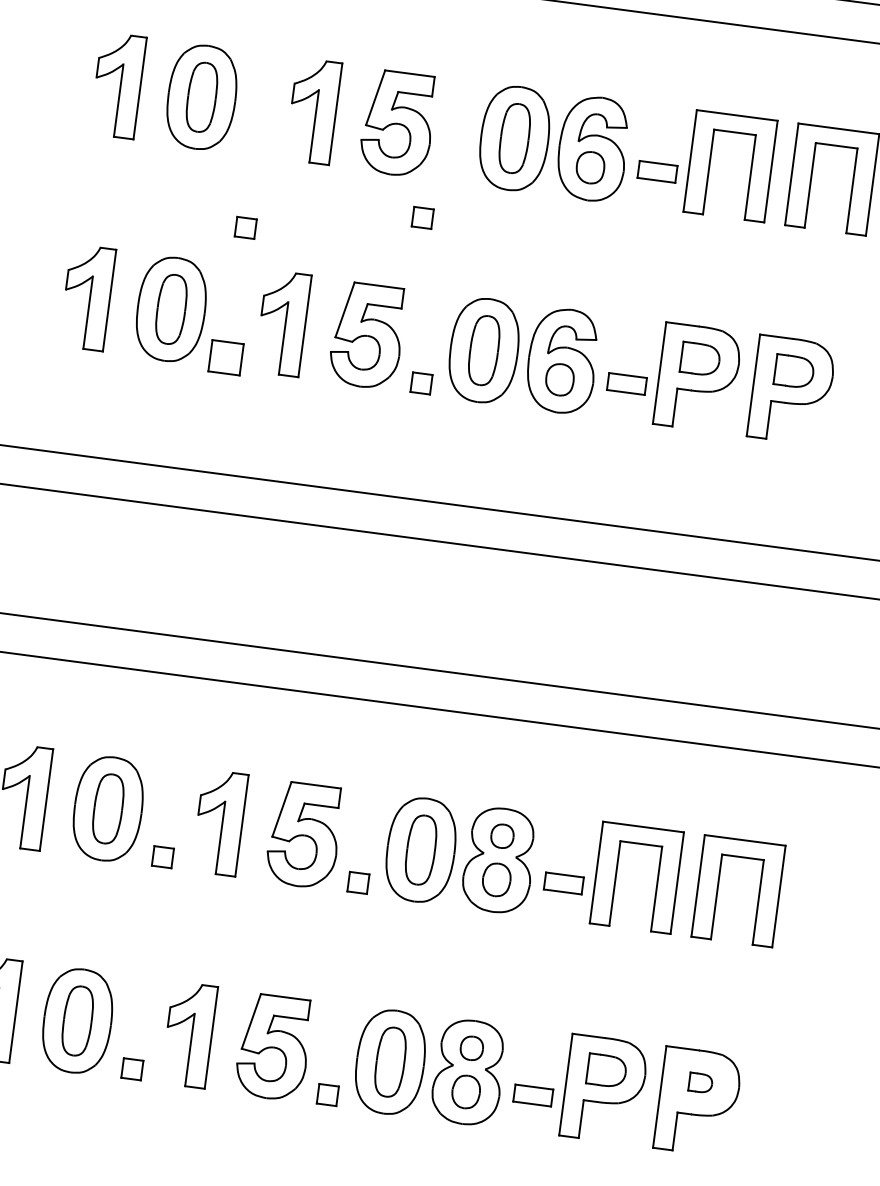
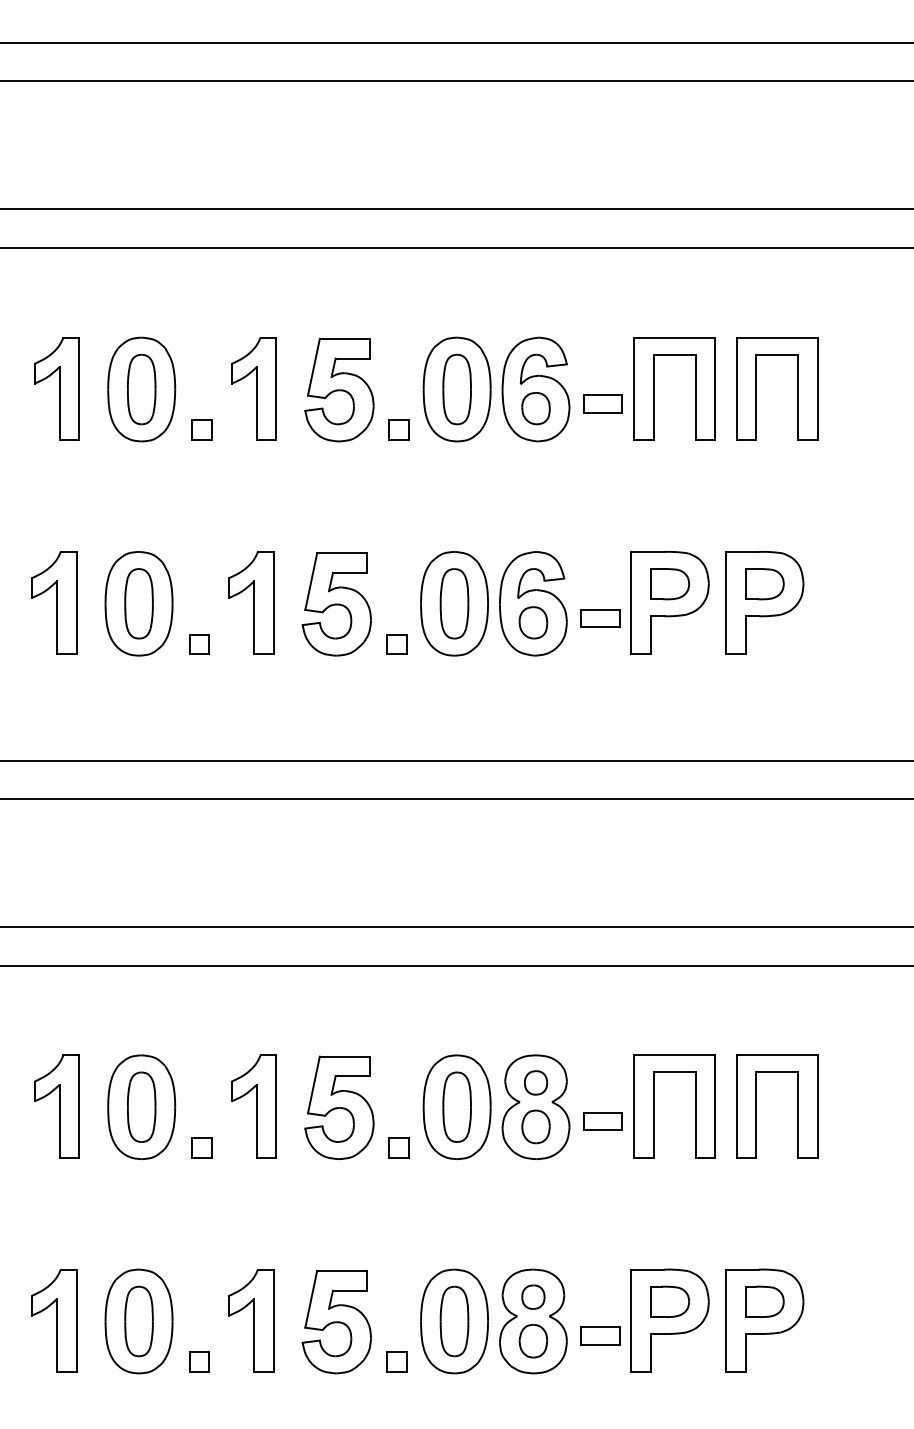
part: (422, 217) -> (398, 429), moved
part: (245, 227) -> (201, 429), moved
part: (226, 357) -> (199, 644), size x0.62
part: (700, 1082) -> (764, 1301), size x1.67

